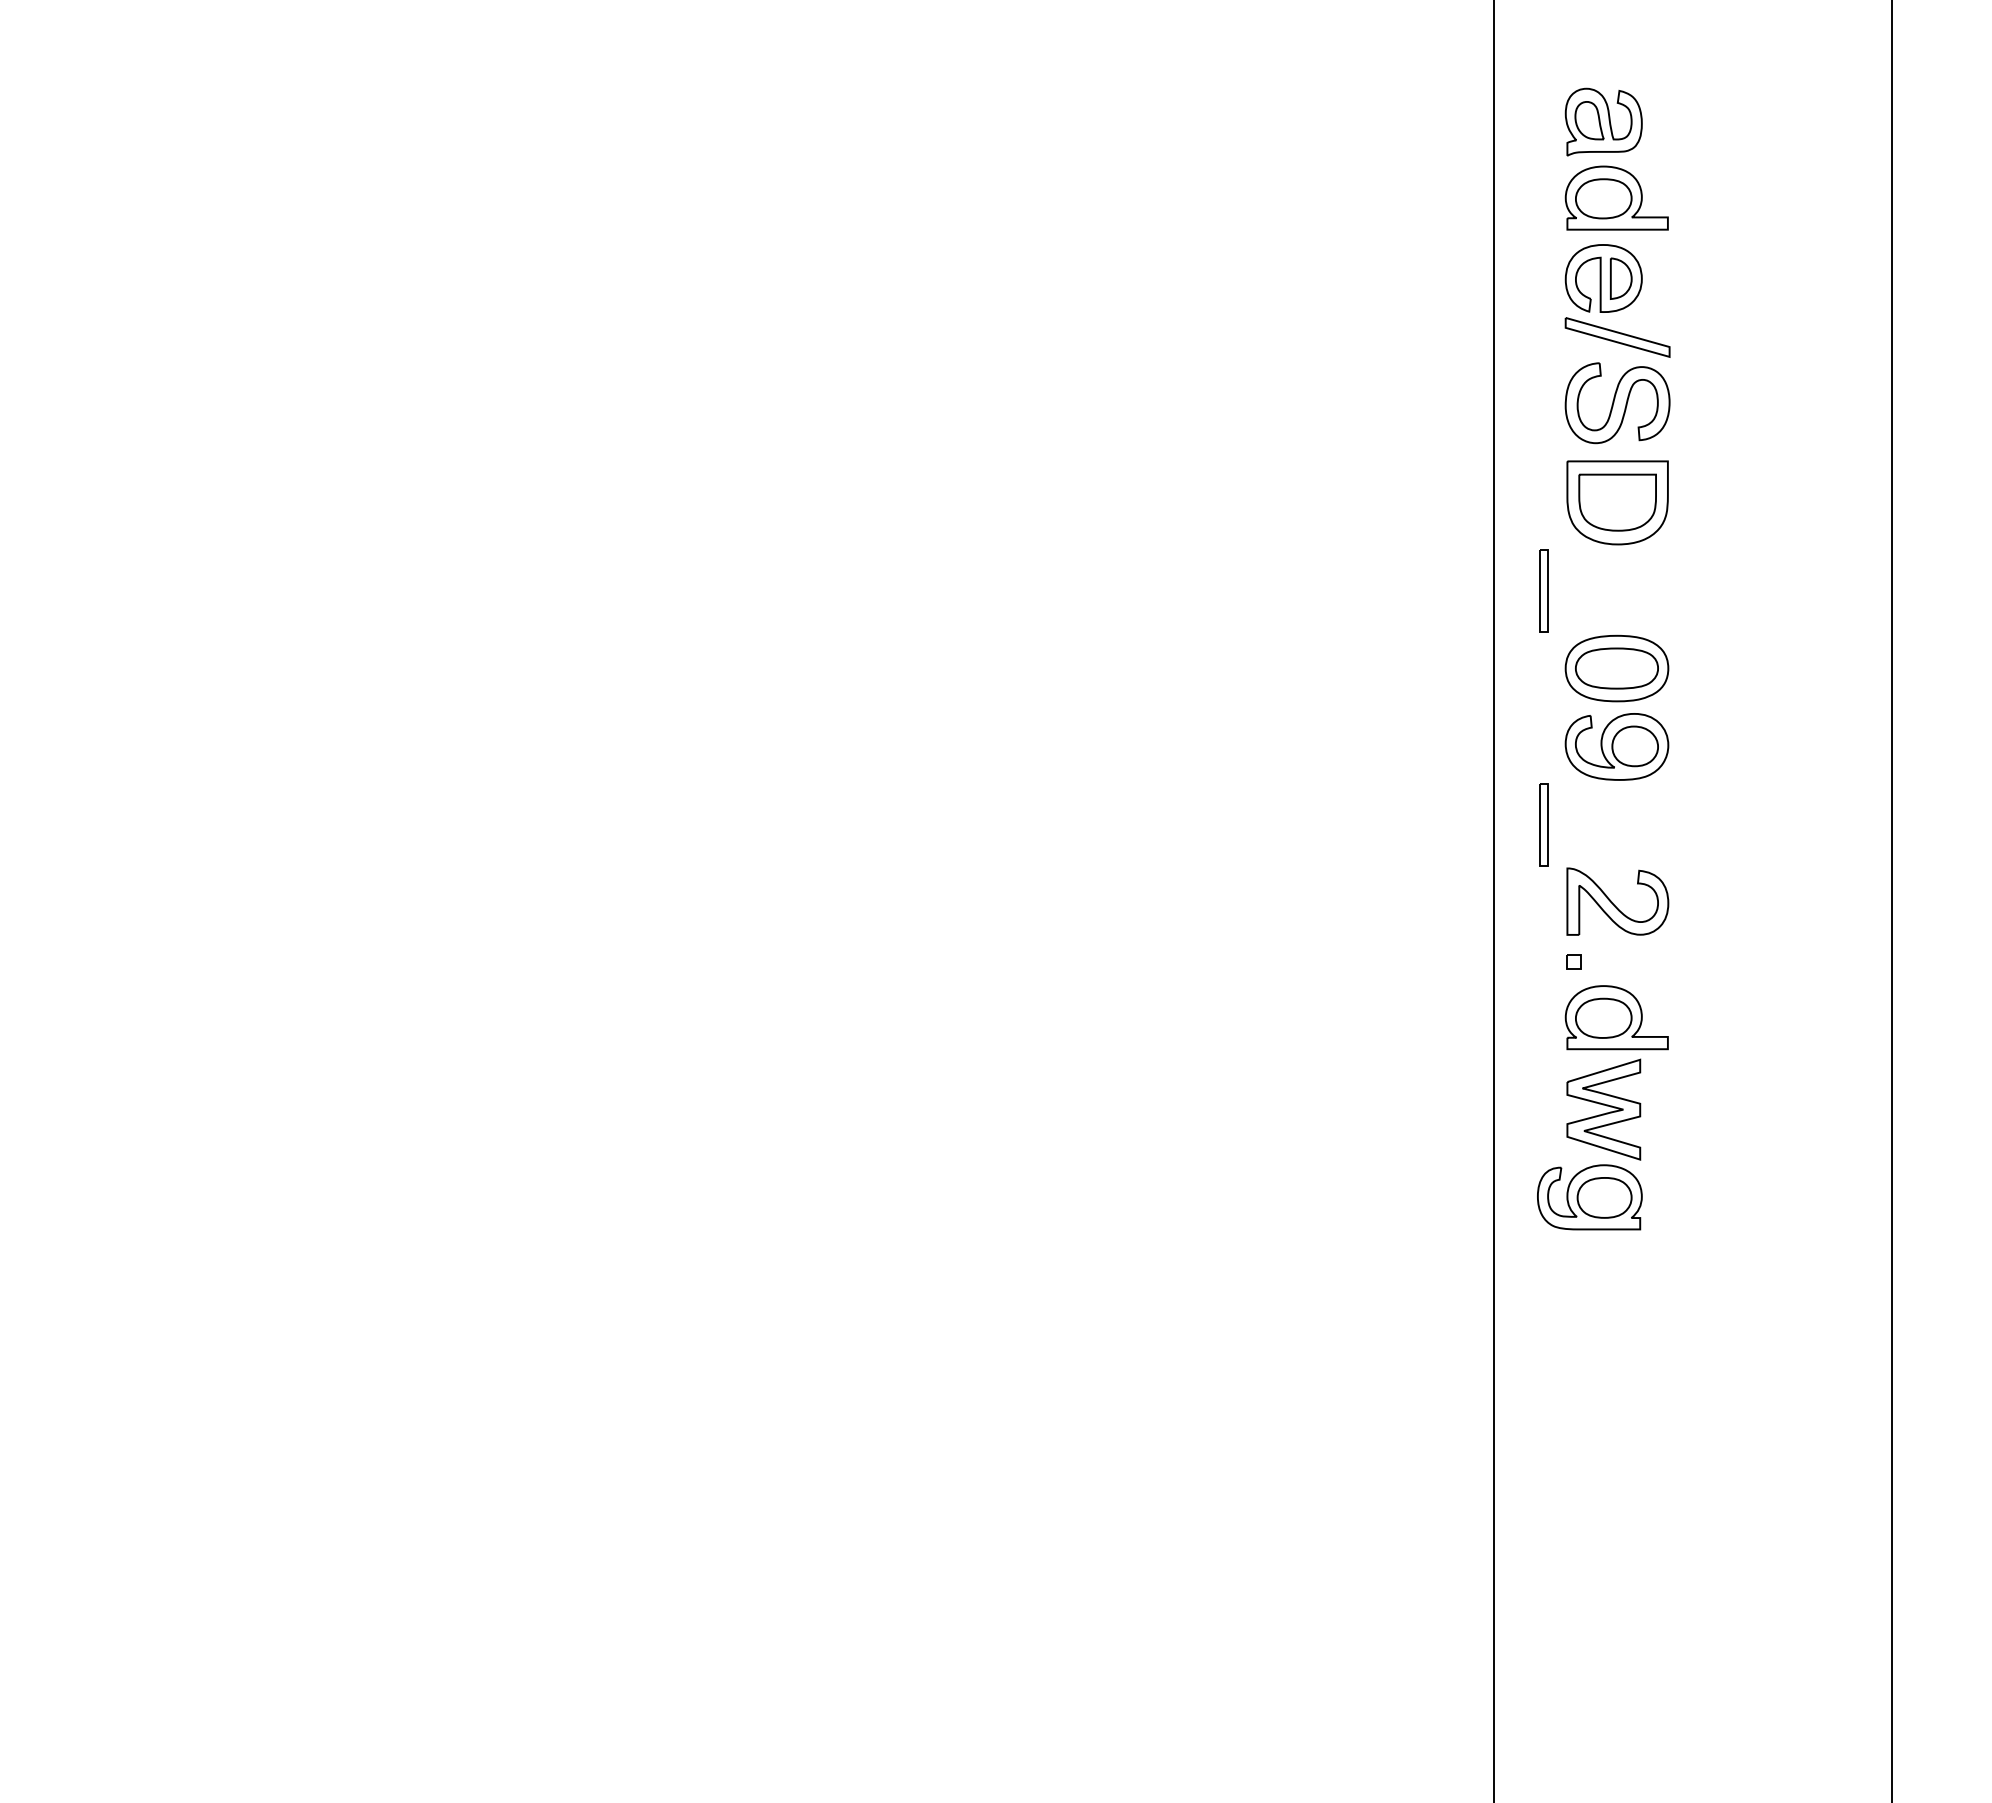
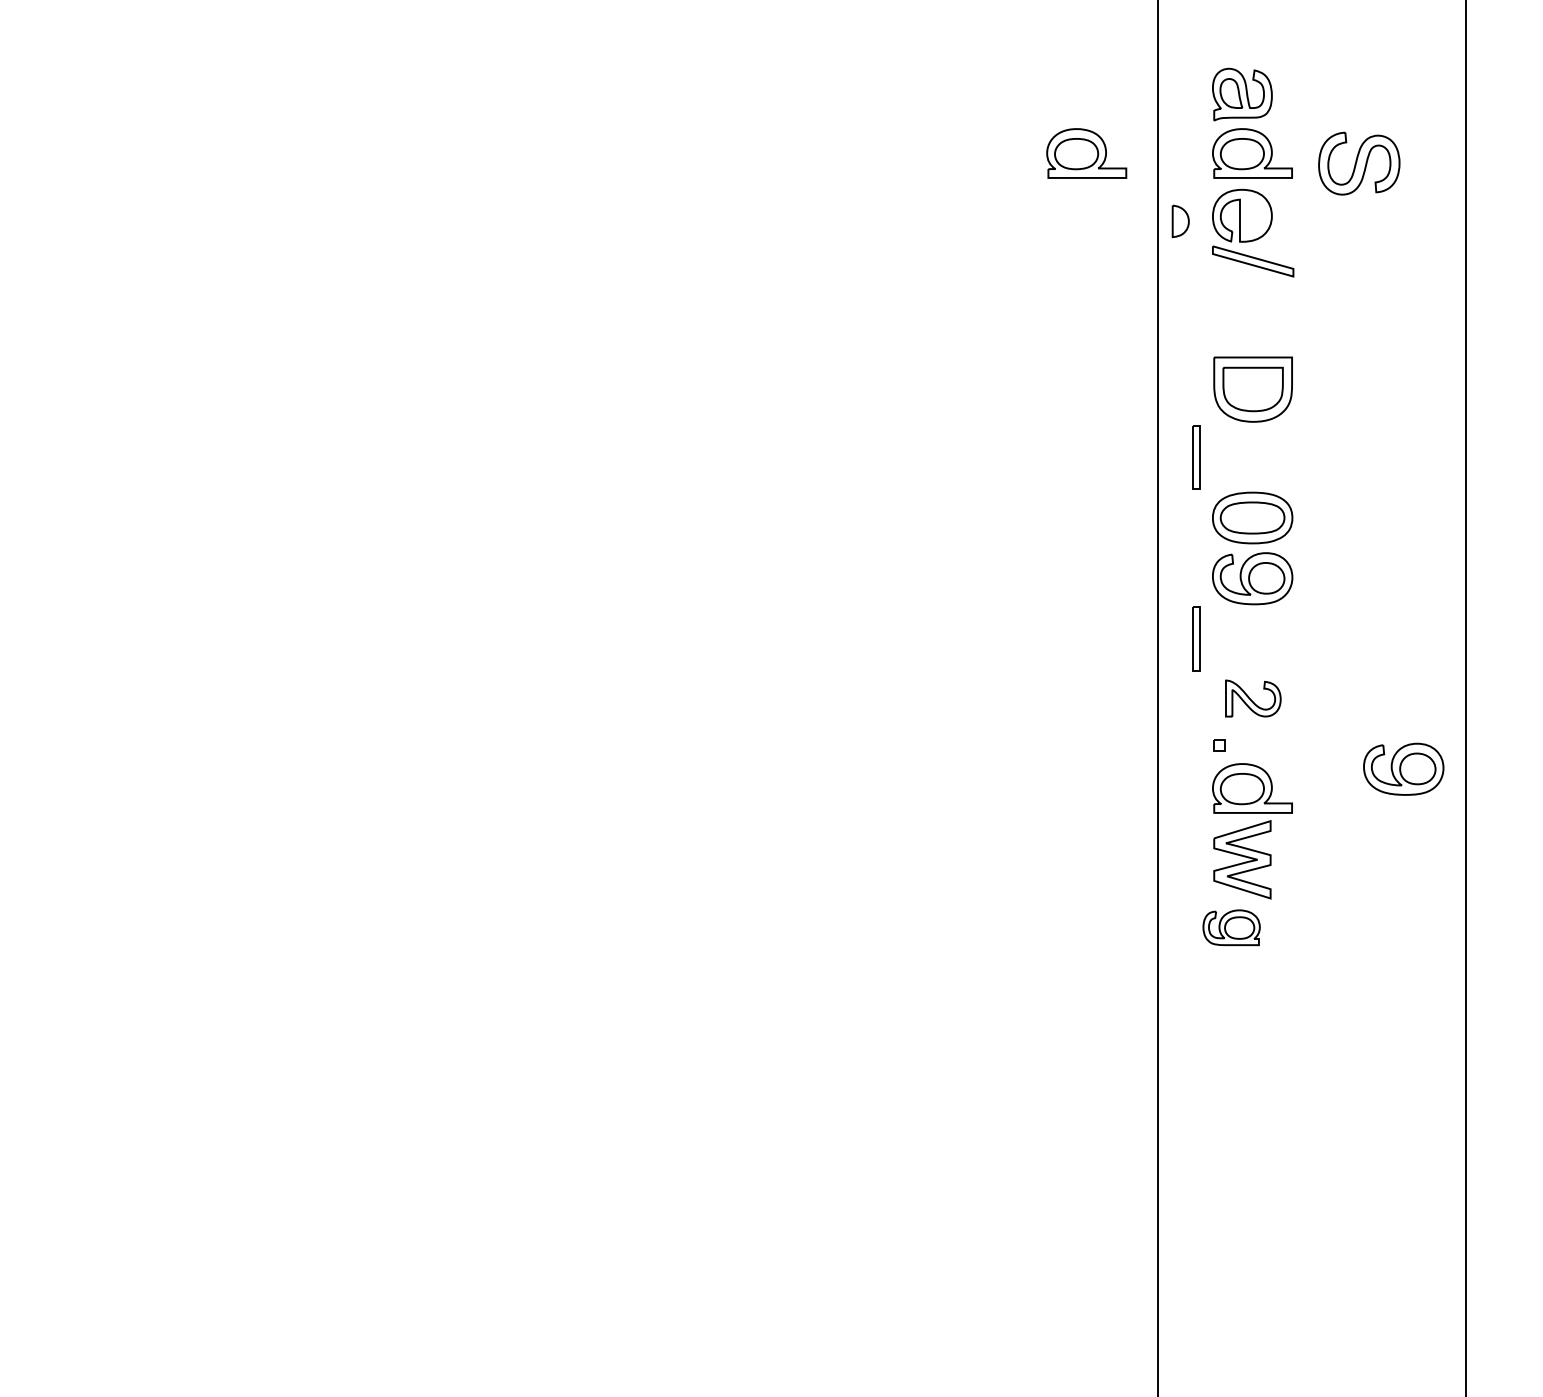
part: (1402, 197) -> (1086, 153), added
part: (1620, 278) -> (1180, 221), moved
part: (1617, 403) -> (1359, 163), moved
part: (1617, 901) -> (1253, 698), size x0.7
part: (1811, 992) -> (1403, 769), added
part: (1589, 1197) -> (1231, 927), size x0.7

